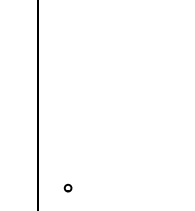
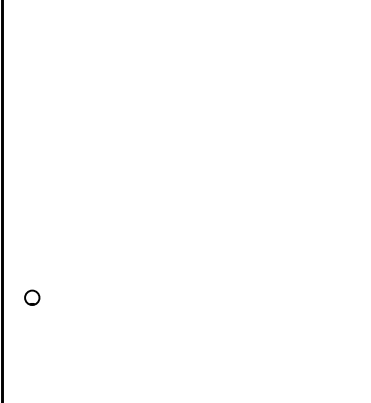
part: (67, 187) -> (30, 296), moved

